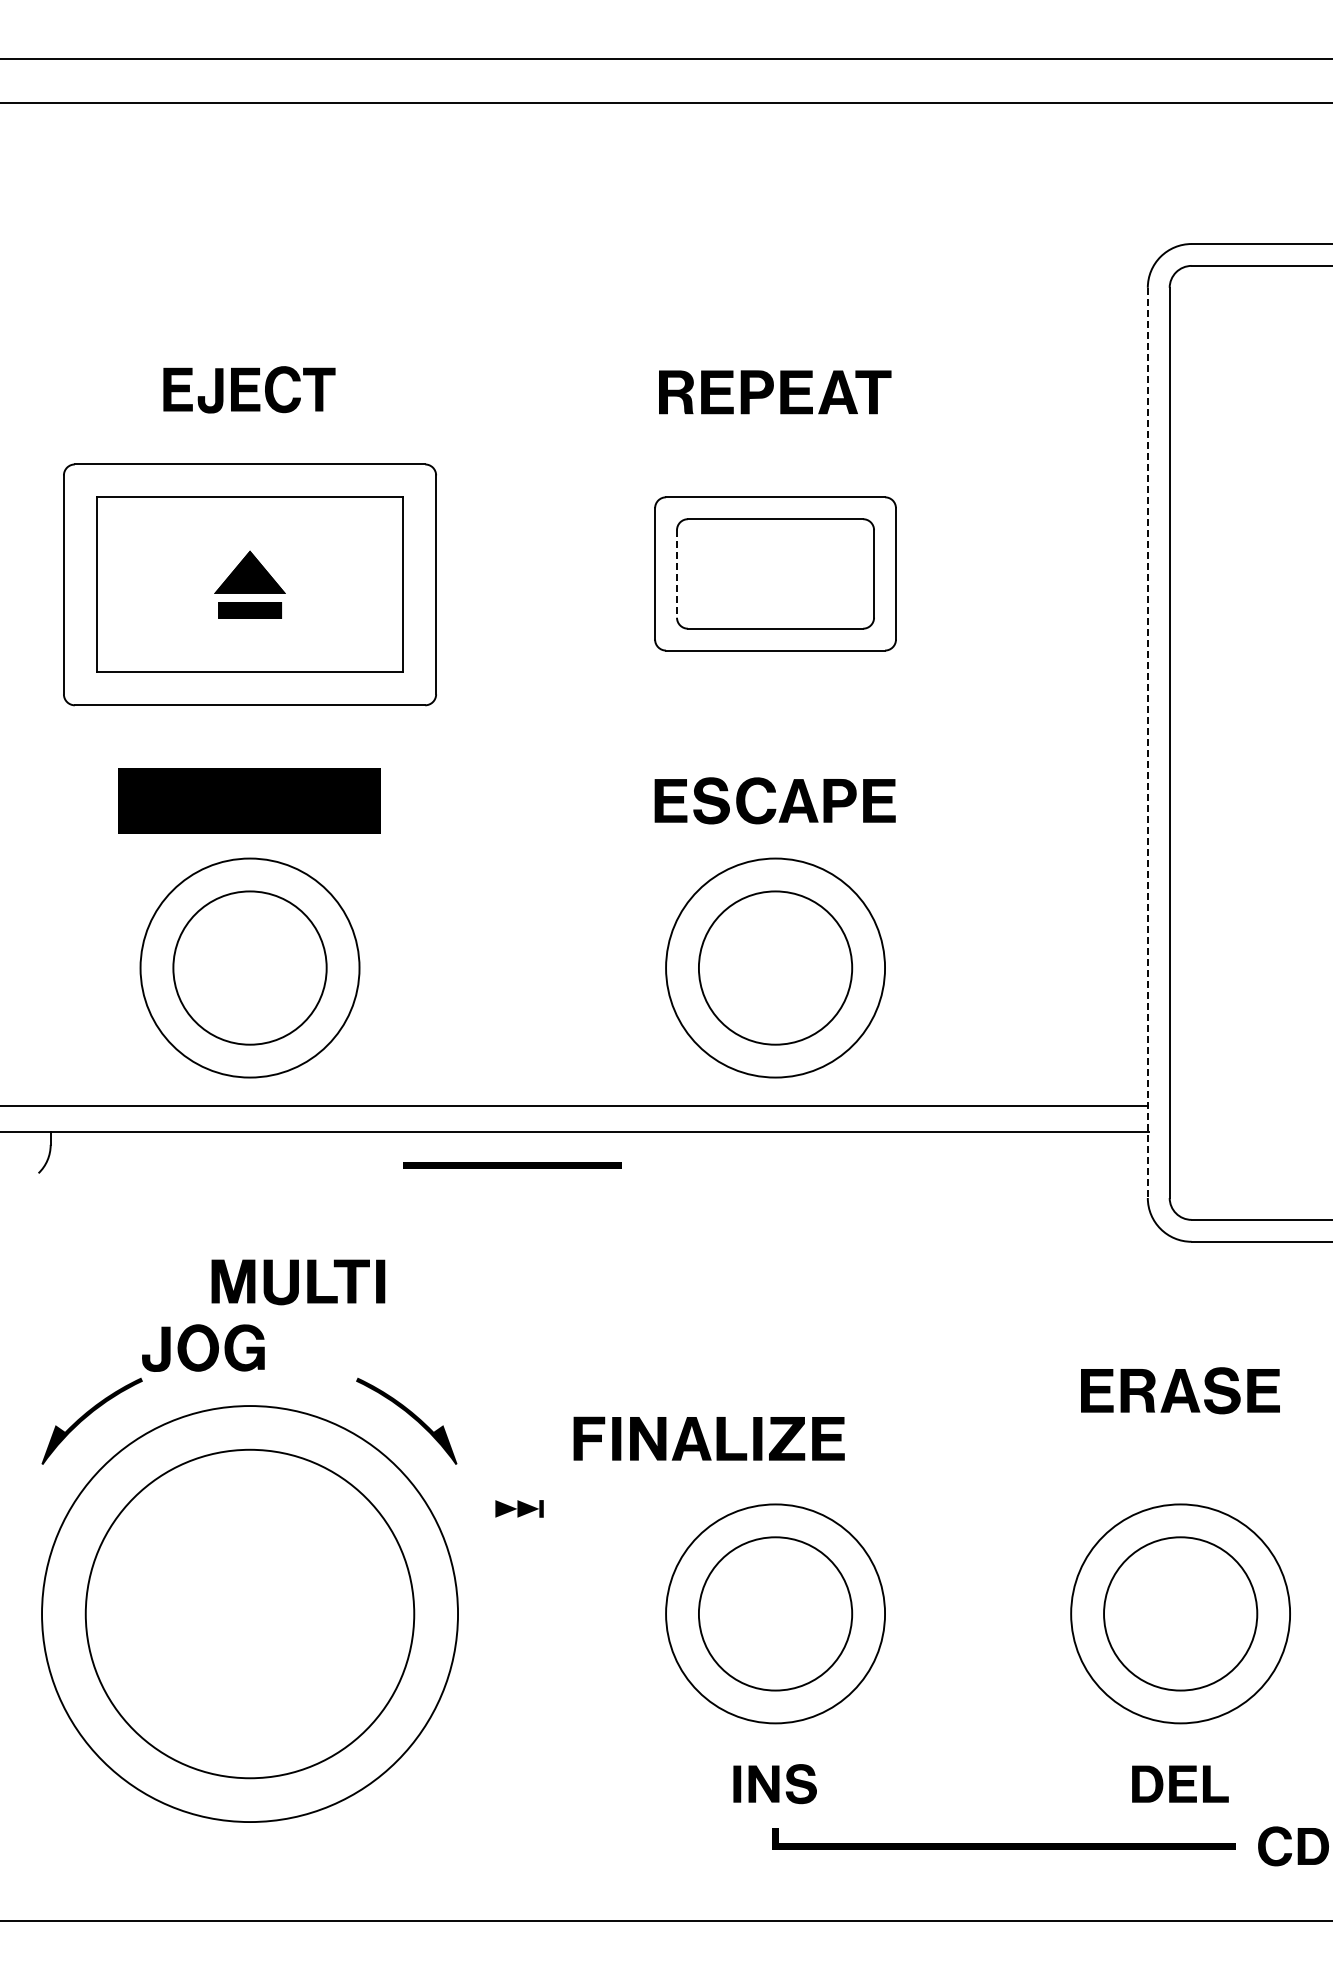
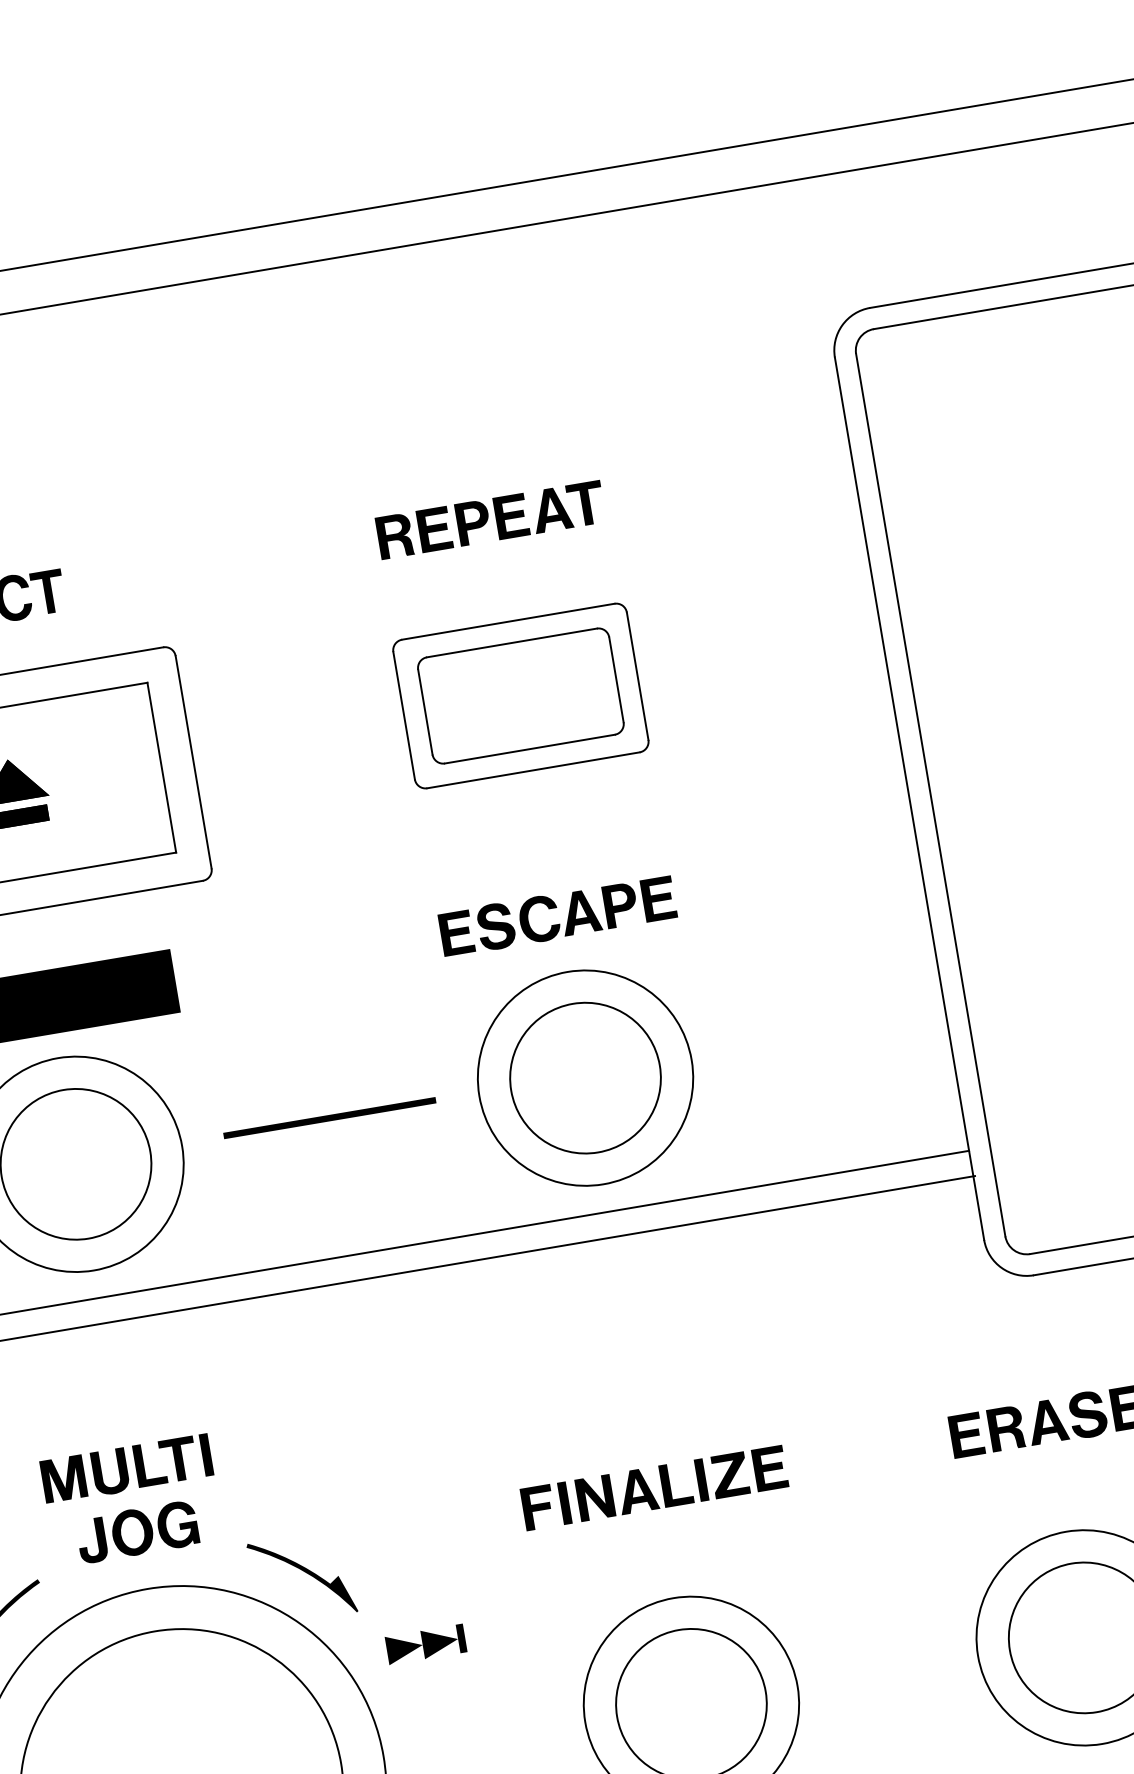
line: (677, 573) -> (425, 711), dashed -> solid
line: (1147, 743) -> (909, 799), dashed -> solid
part: (512, 1165) -> (329, 1117), moved
part: (298, 1282) -> (127, 1469), moved
part: (203, 1347) -> (137, 1531), moved
part: (708, 1438) -> (653, 1487), moved
part: (519, 1508) -> (425, 1644), size x1.67

